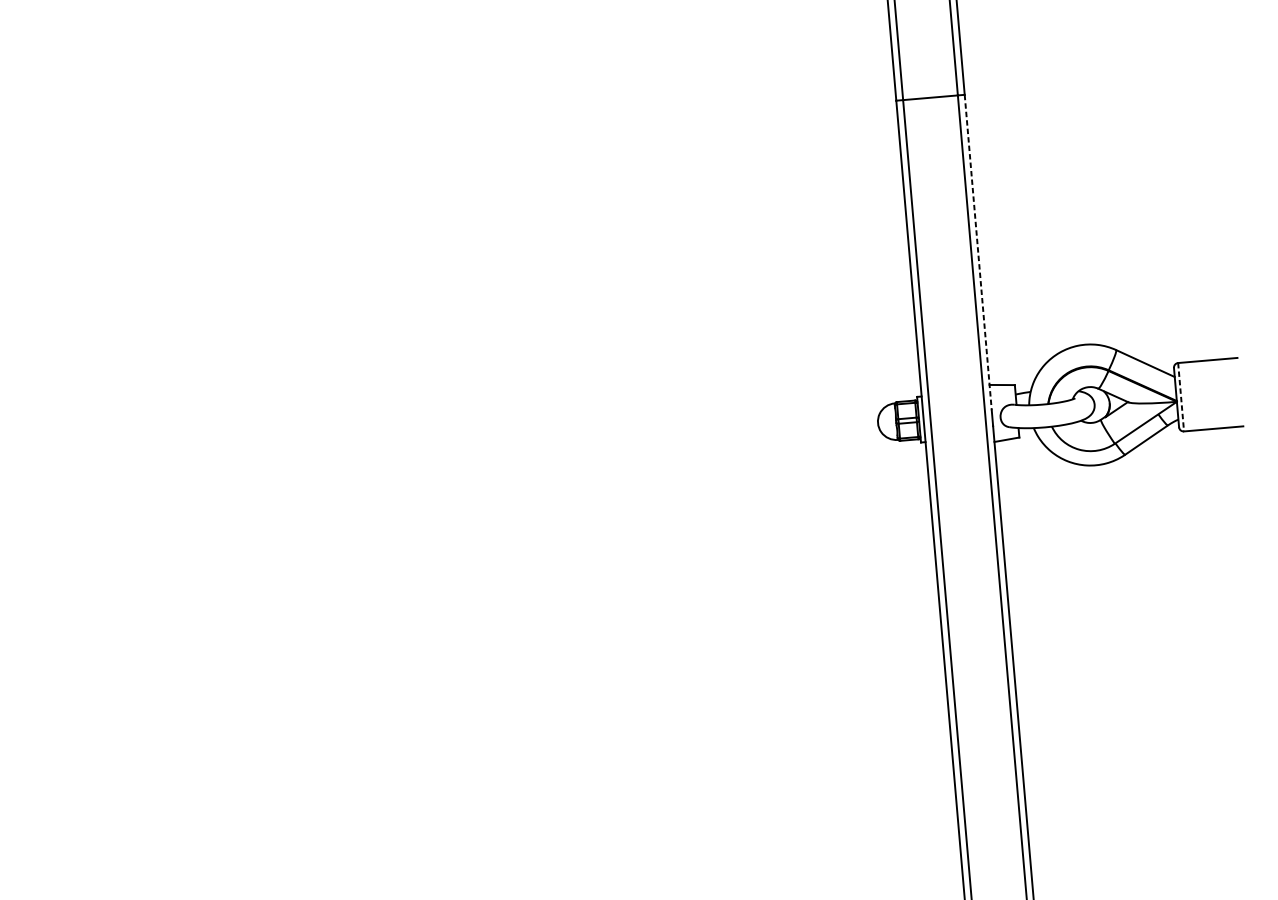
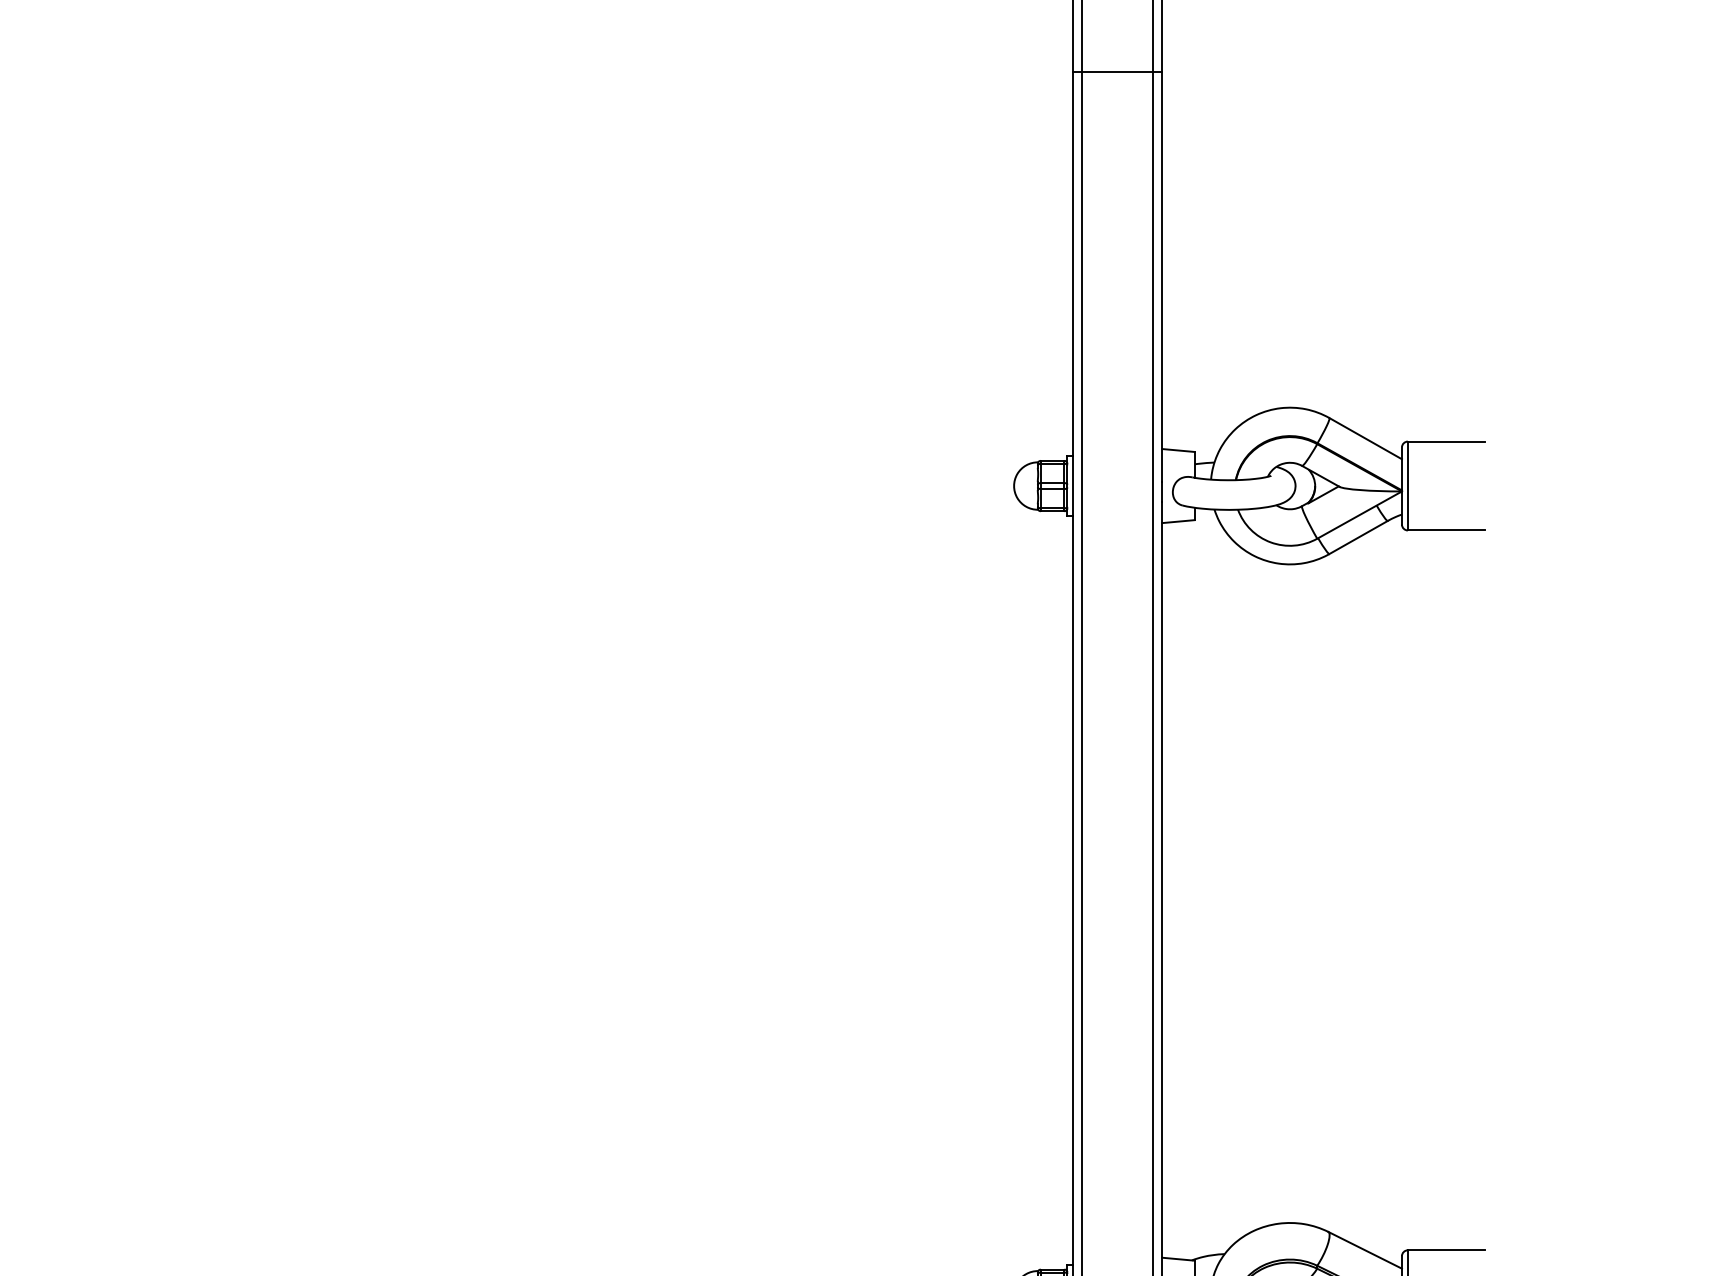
line: (978, 252) -> (1162, 276), dashed -> solid
line: (1180, 397) -> (1407, 486), dashed -> solid

